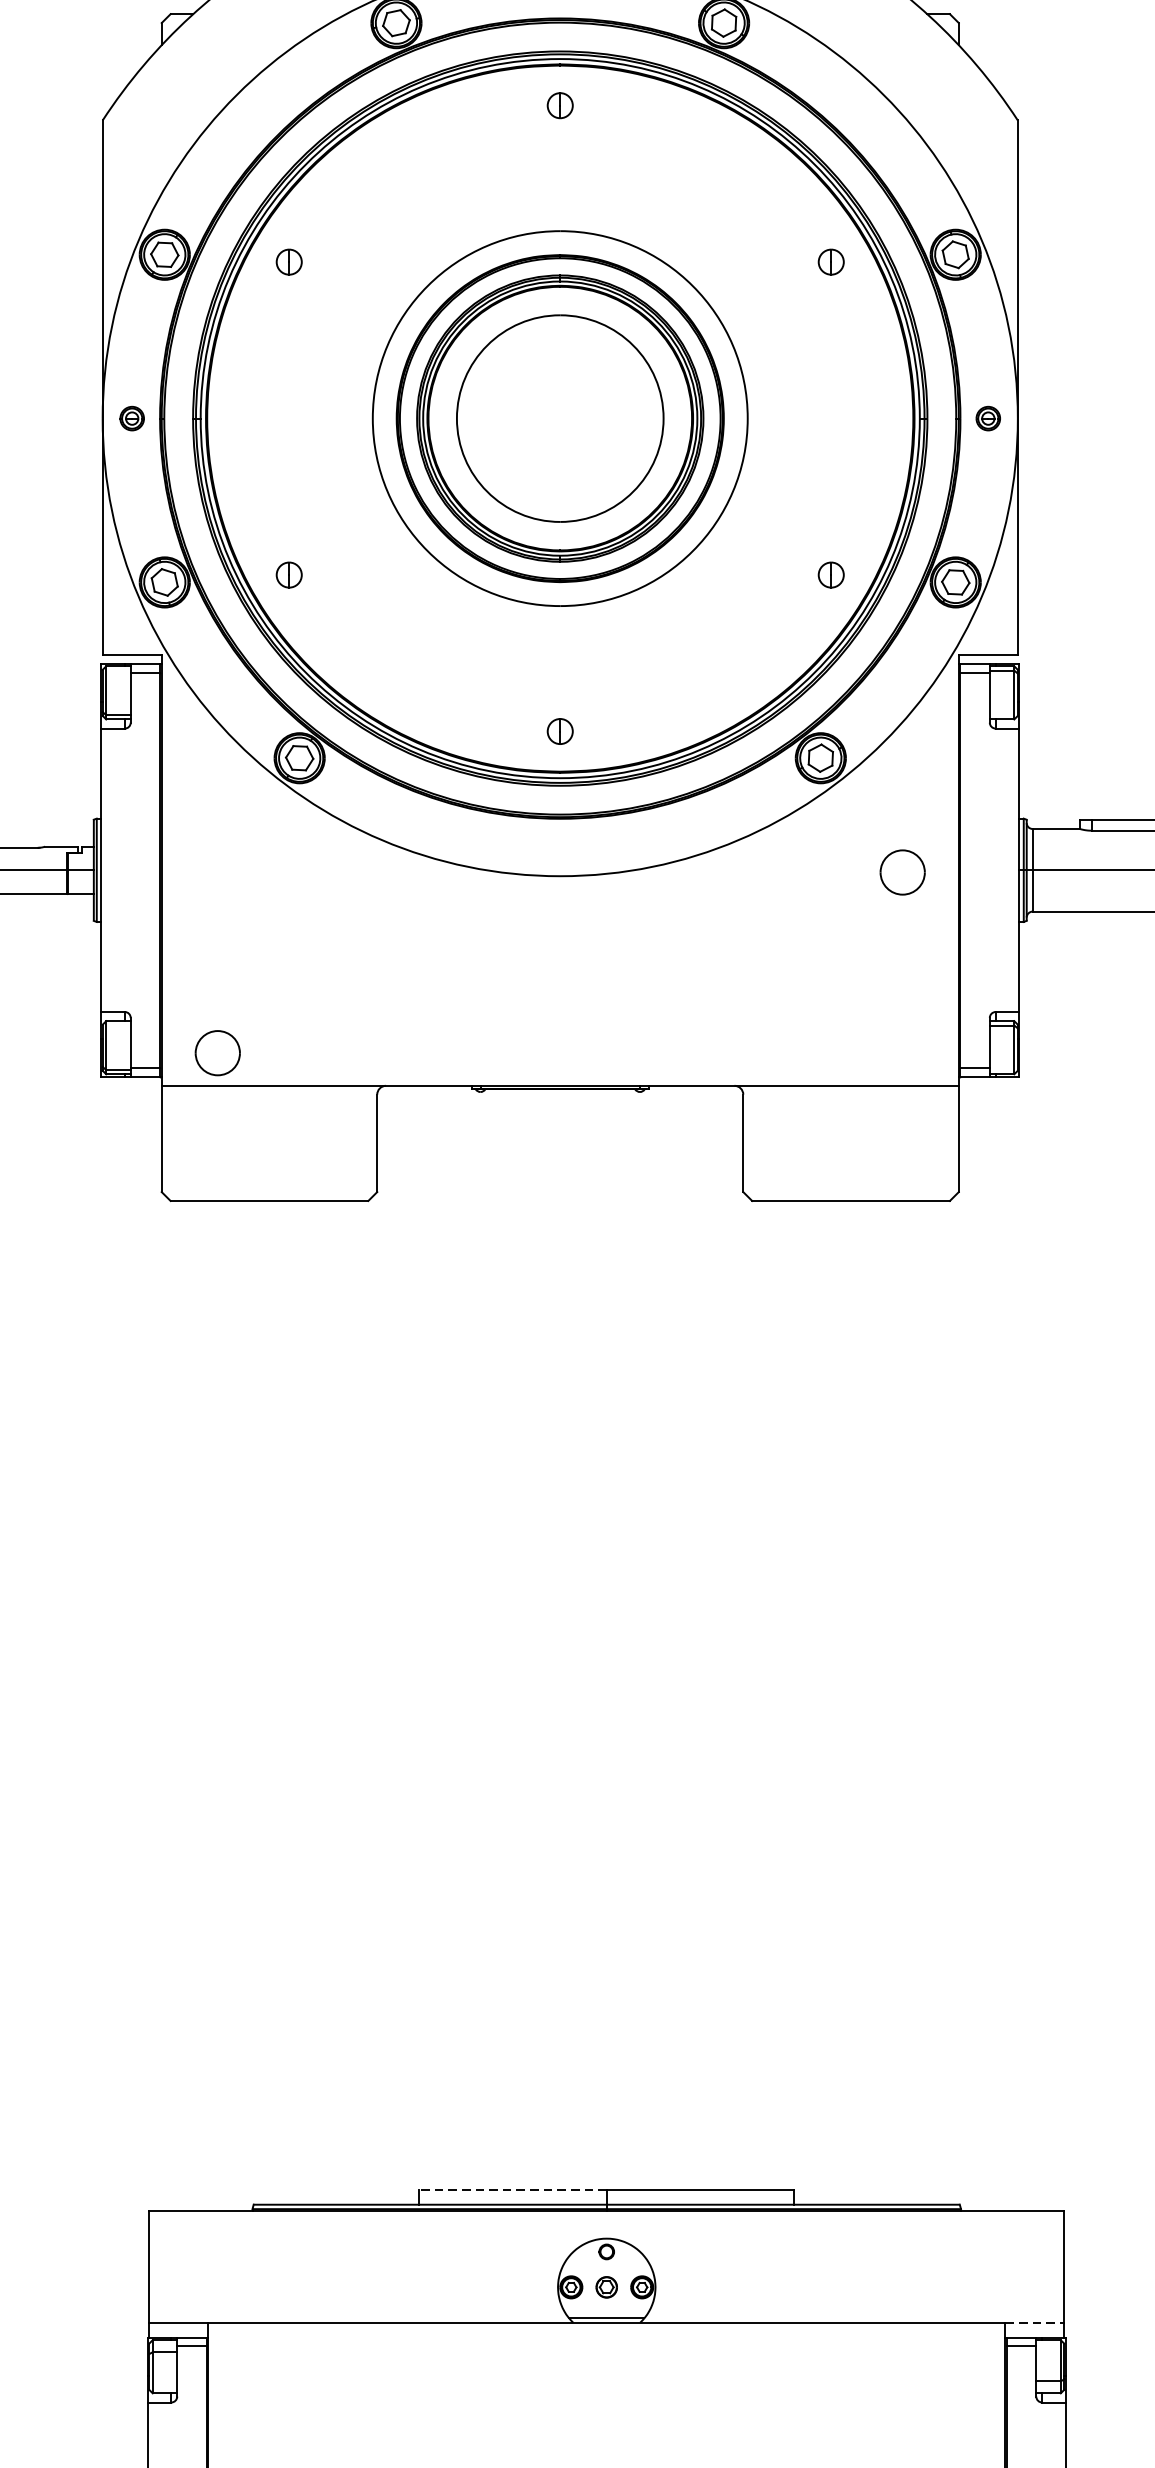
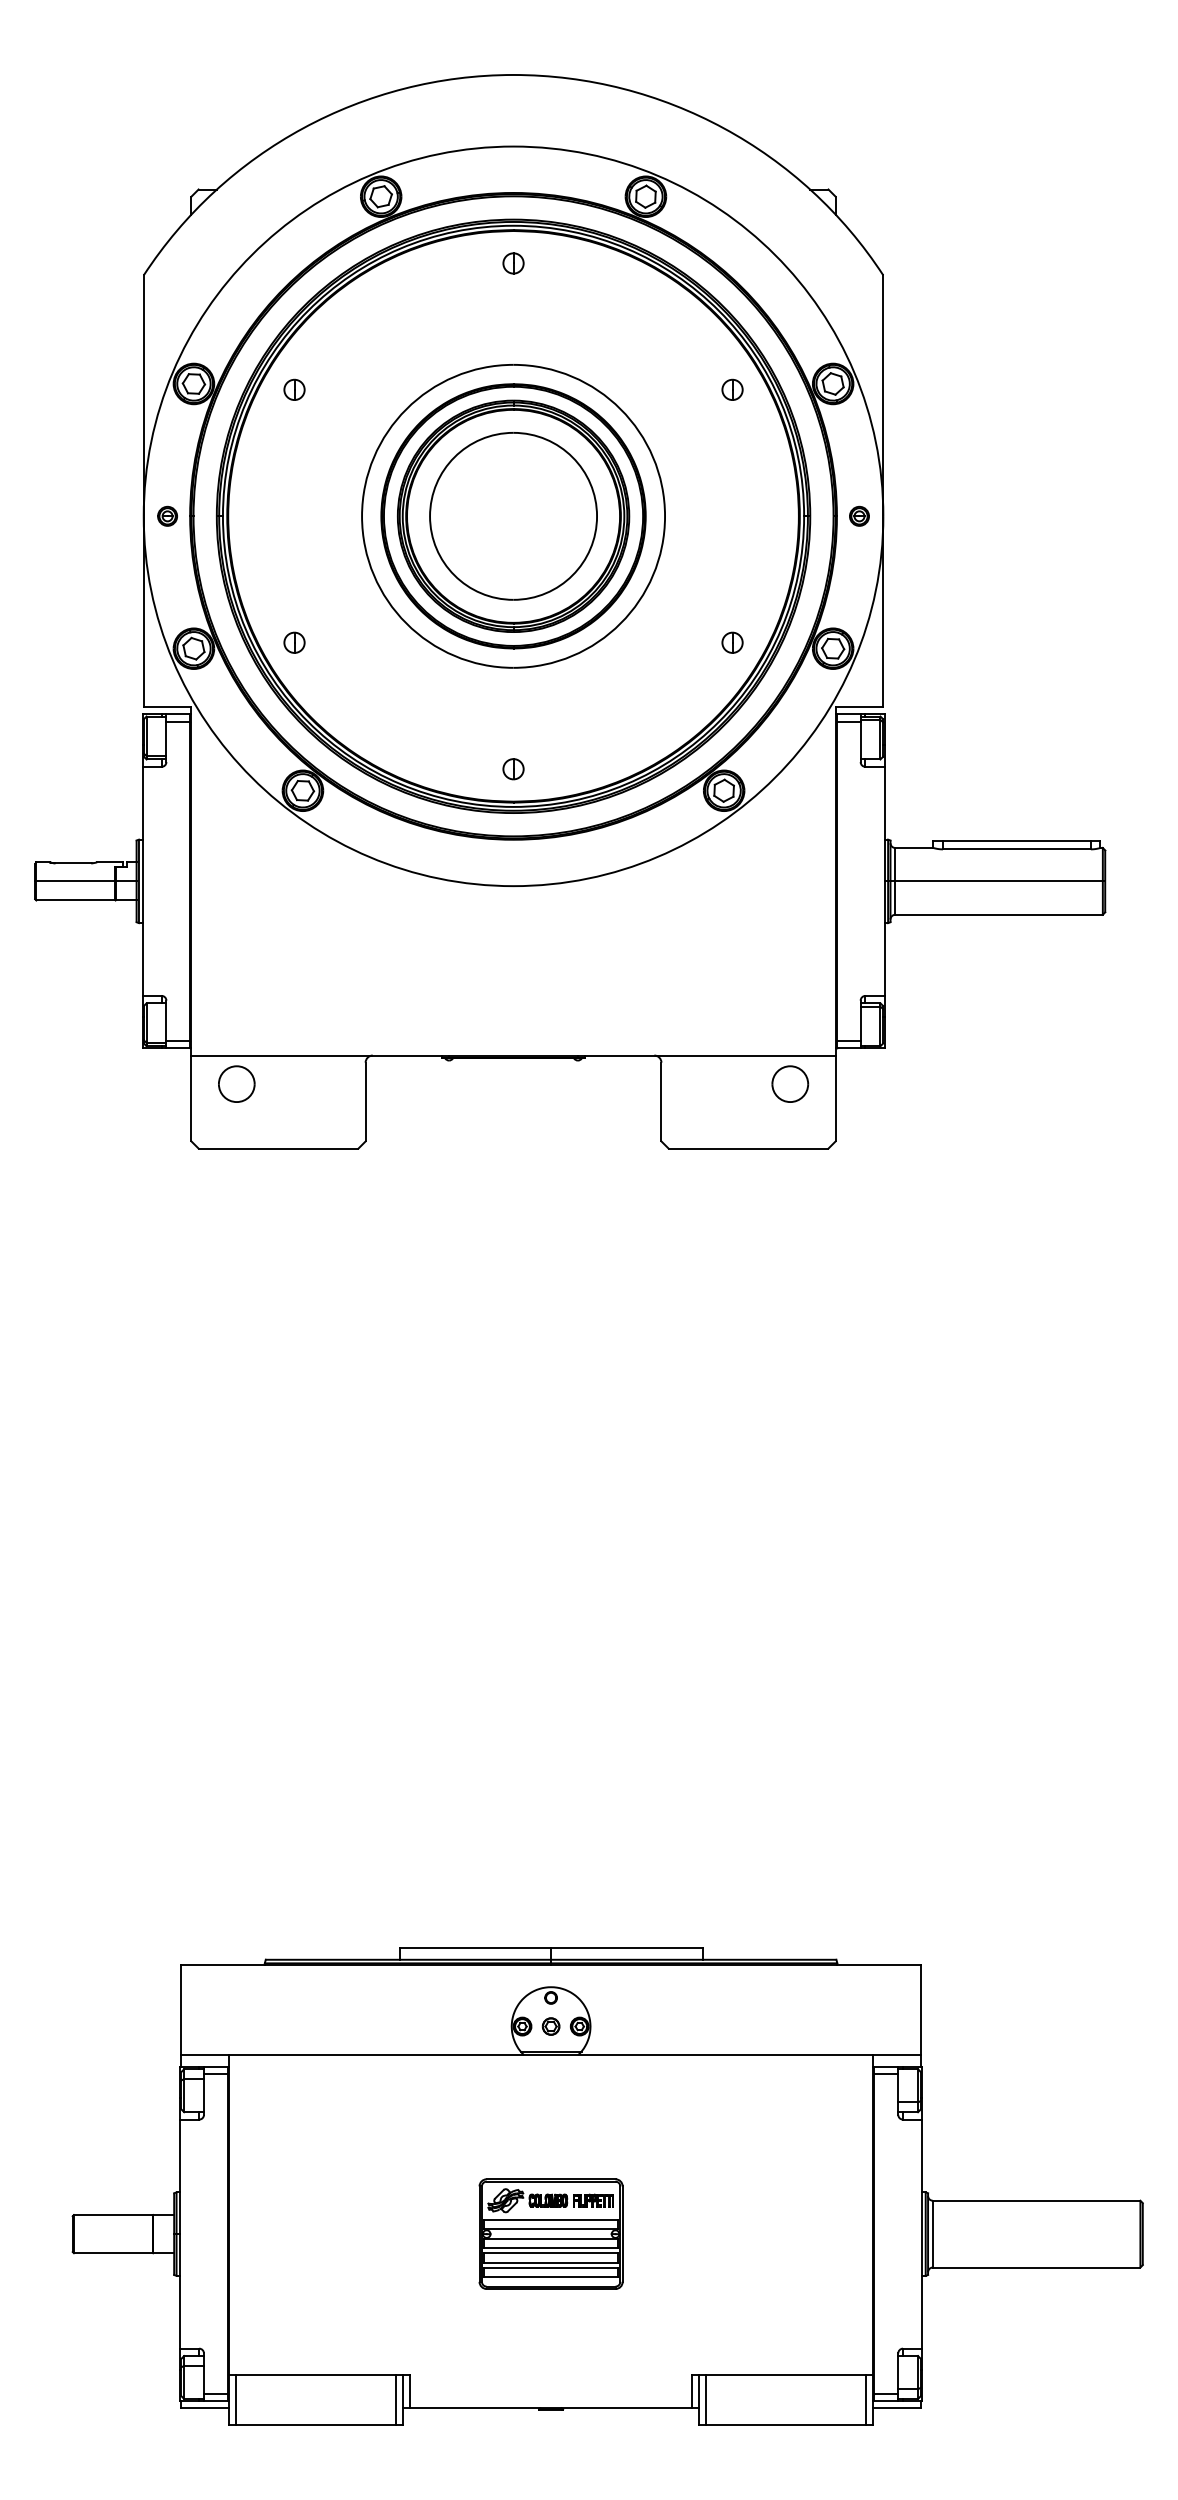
part: (902, 871) -> (790, 1083), moved
part: (217, 1052) -> (236, 1083), moved
line: (513, 2189) -> (475, 1947), dashed -> solid
line: (1035, 2323) -> (897, 2055), dashed -> solid

